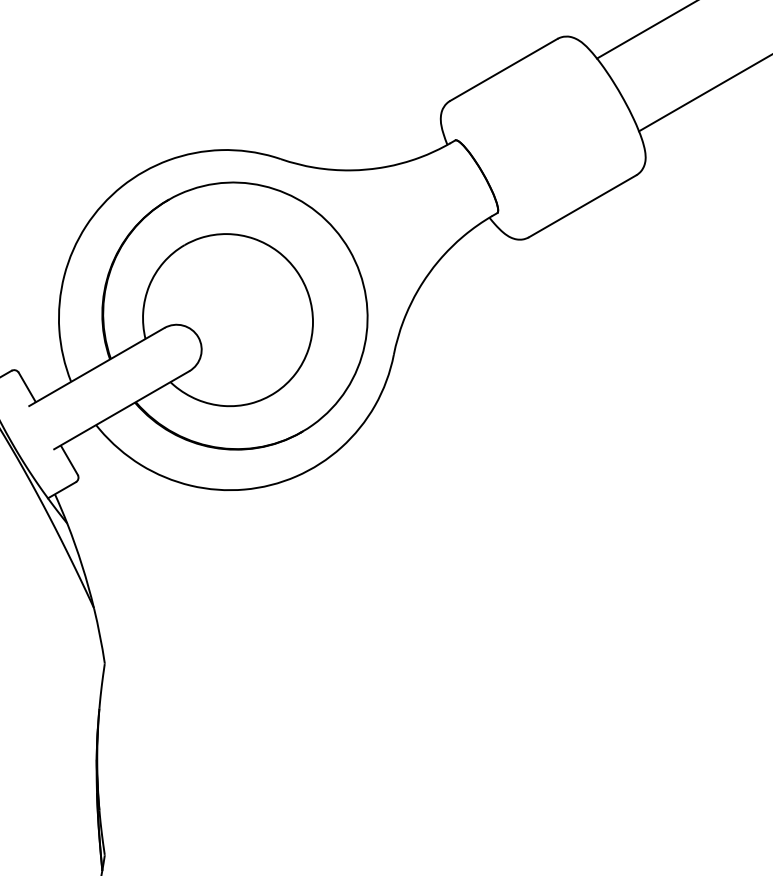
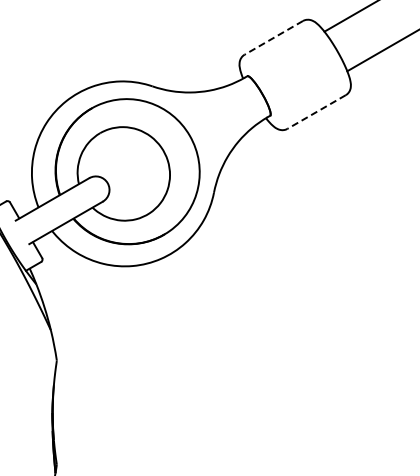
line: (503, 69) -> (273, 37), solid -> dashed
line: (582, 207) -> (316, 112), solid -> dashed

